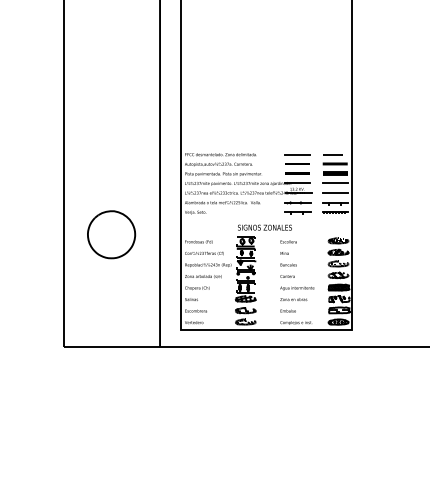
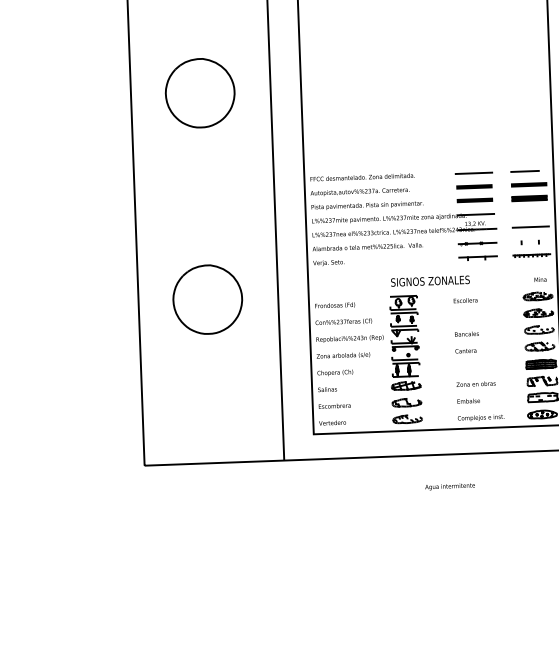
part: (111, 92) -> (200, 92), added
line: (334, 183) -> (529, 213), removed
line: (334, 202) -> (530, 240), removed
text: (284, 253) -> (540, 279), moved
text: (297, 288) -> (450, 486), moved

